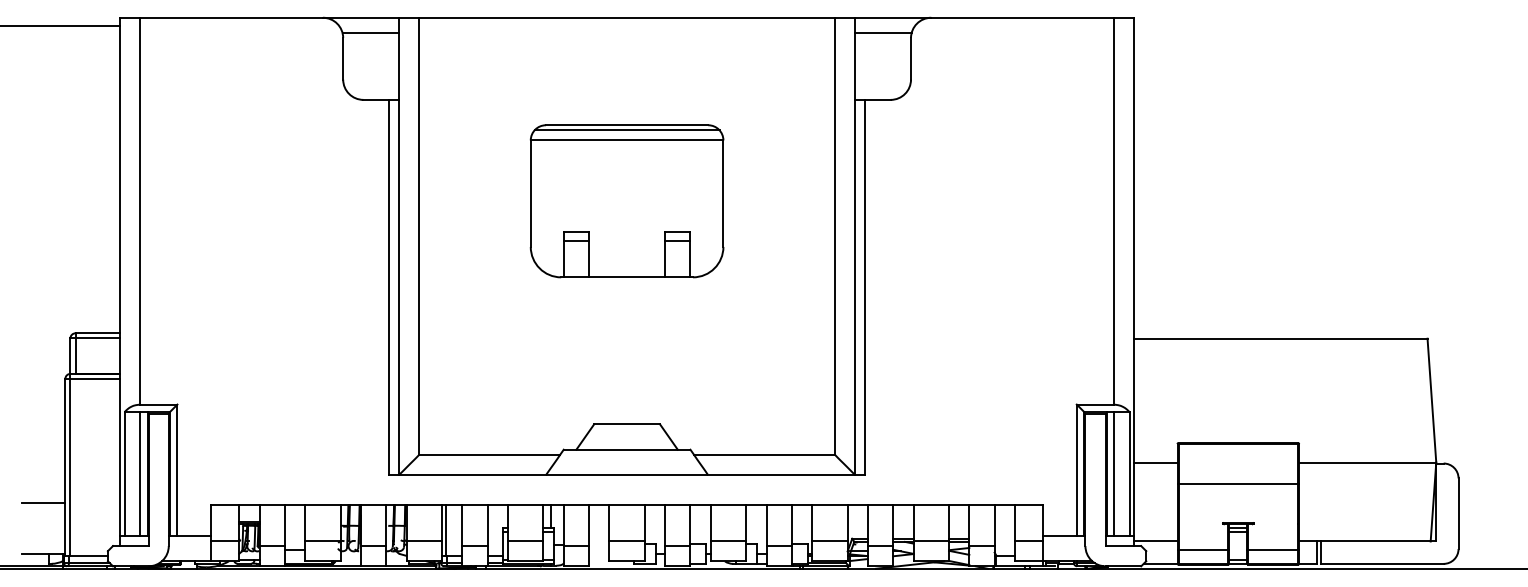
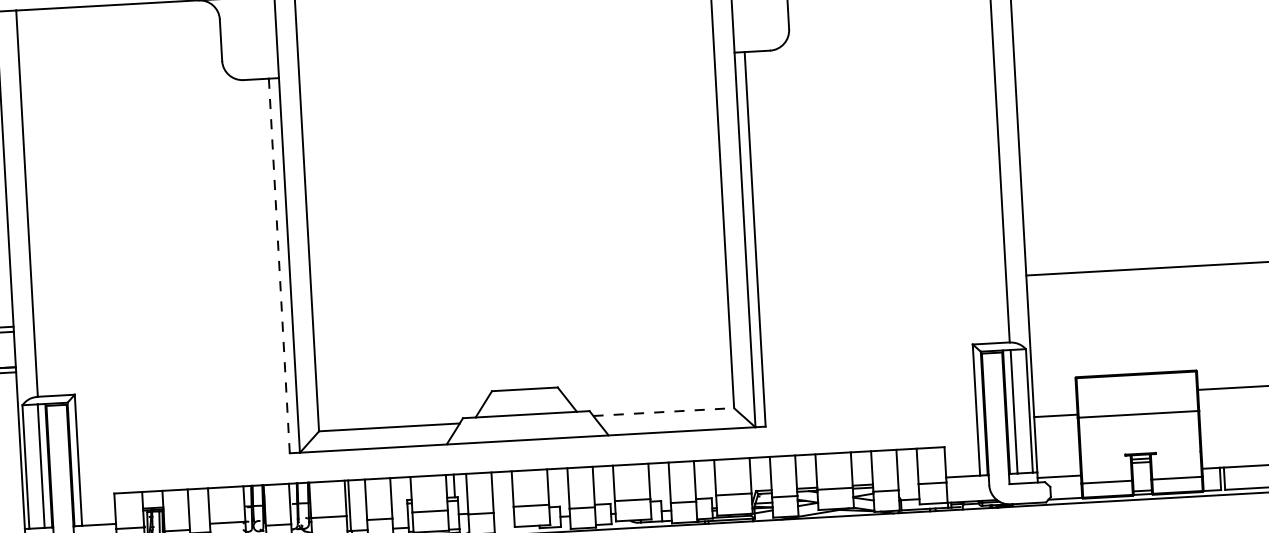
line: (370, 32) -> (246, 12), removed
part: (626, 201) -> (511, 166), removed
line: (388, 287) -> (279, 266), solid -> dashed
line: (765, 454) -> (664, 411), solid -> dashed
line: (1155, 462) -> (1055, 415), moved

